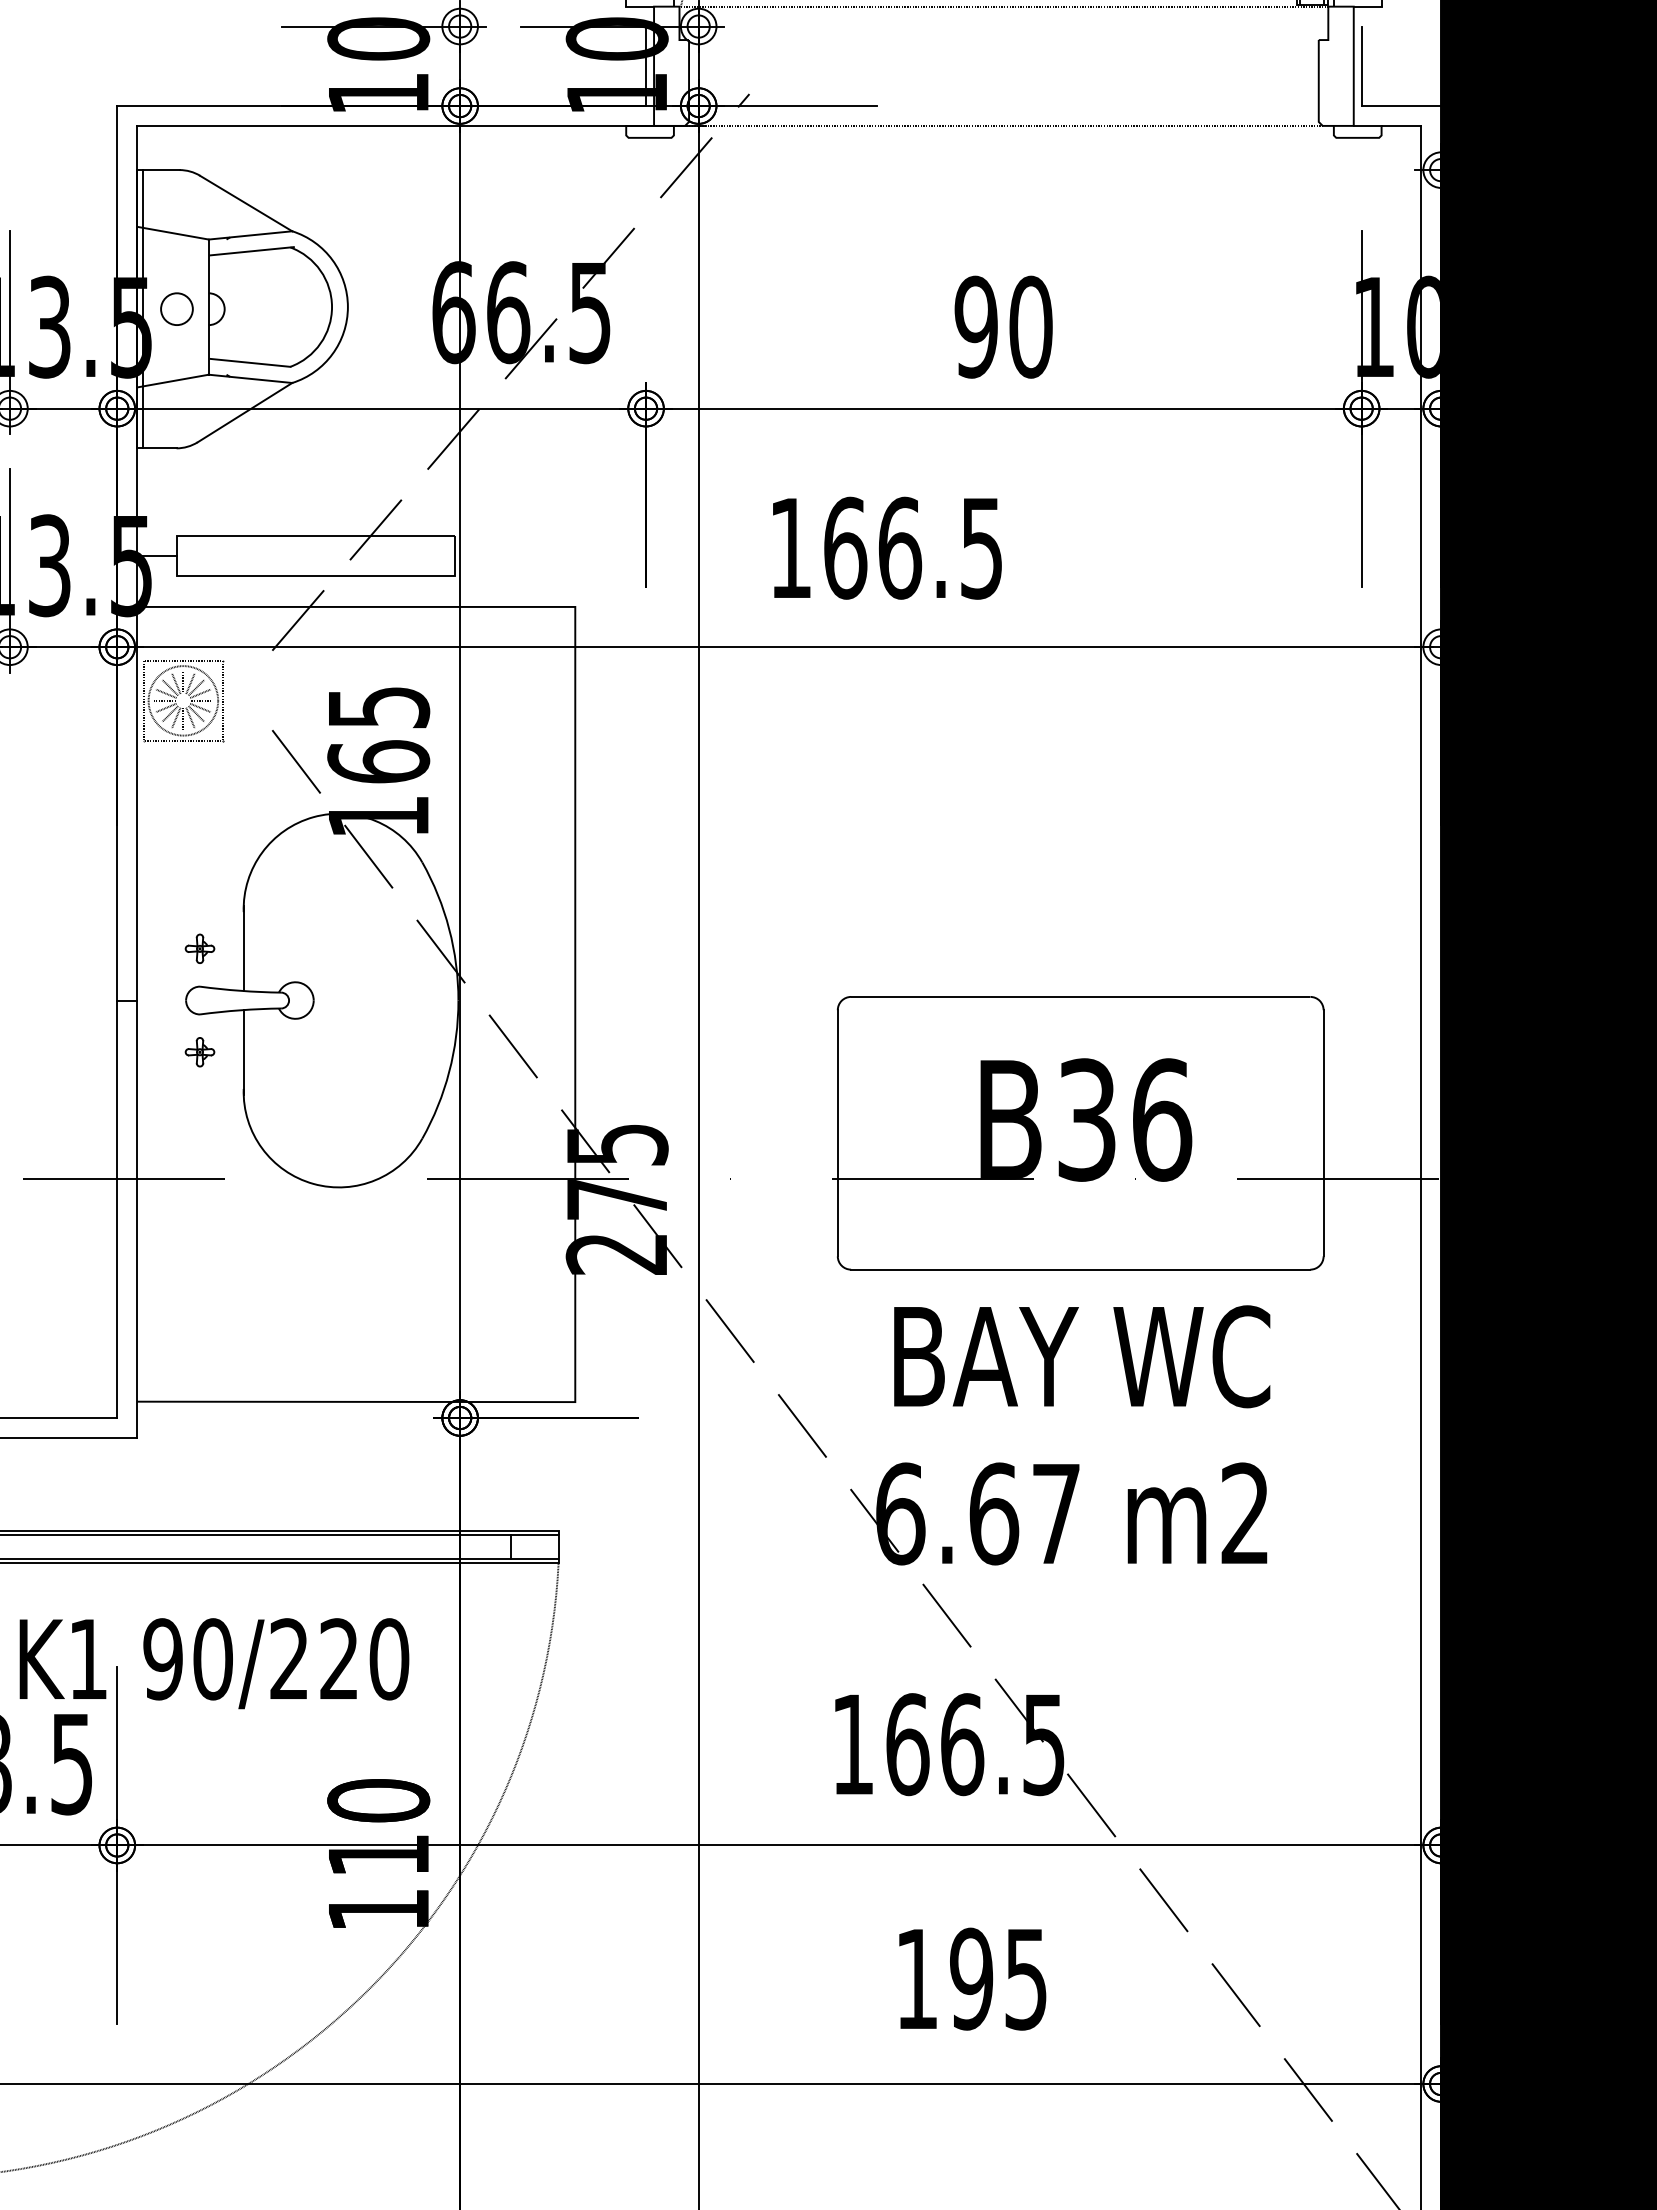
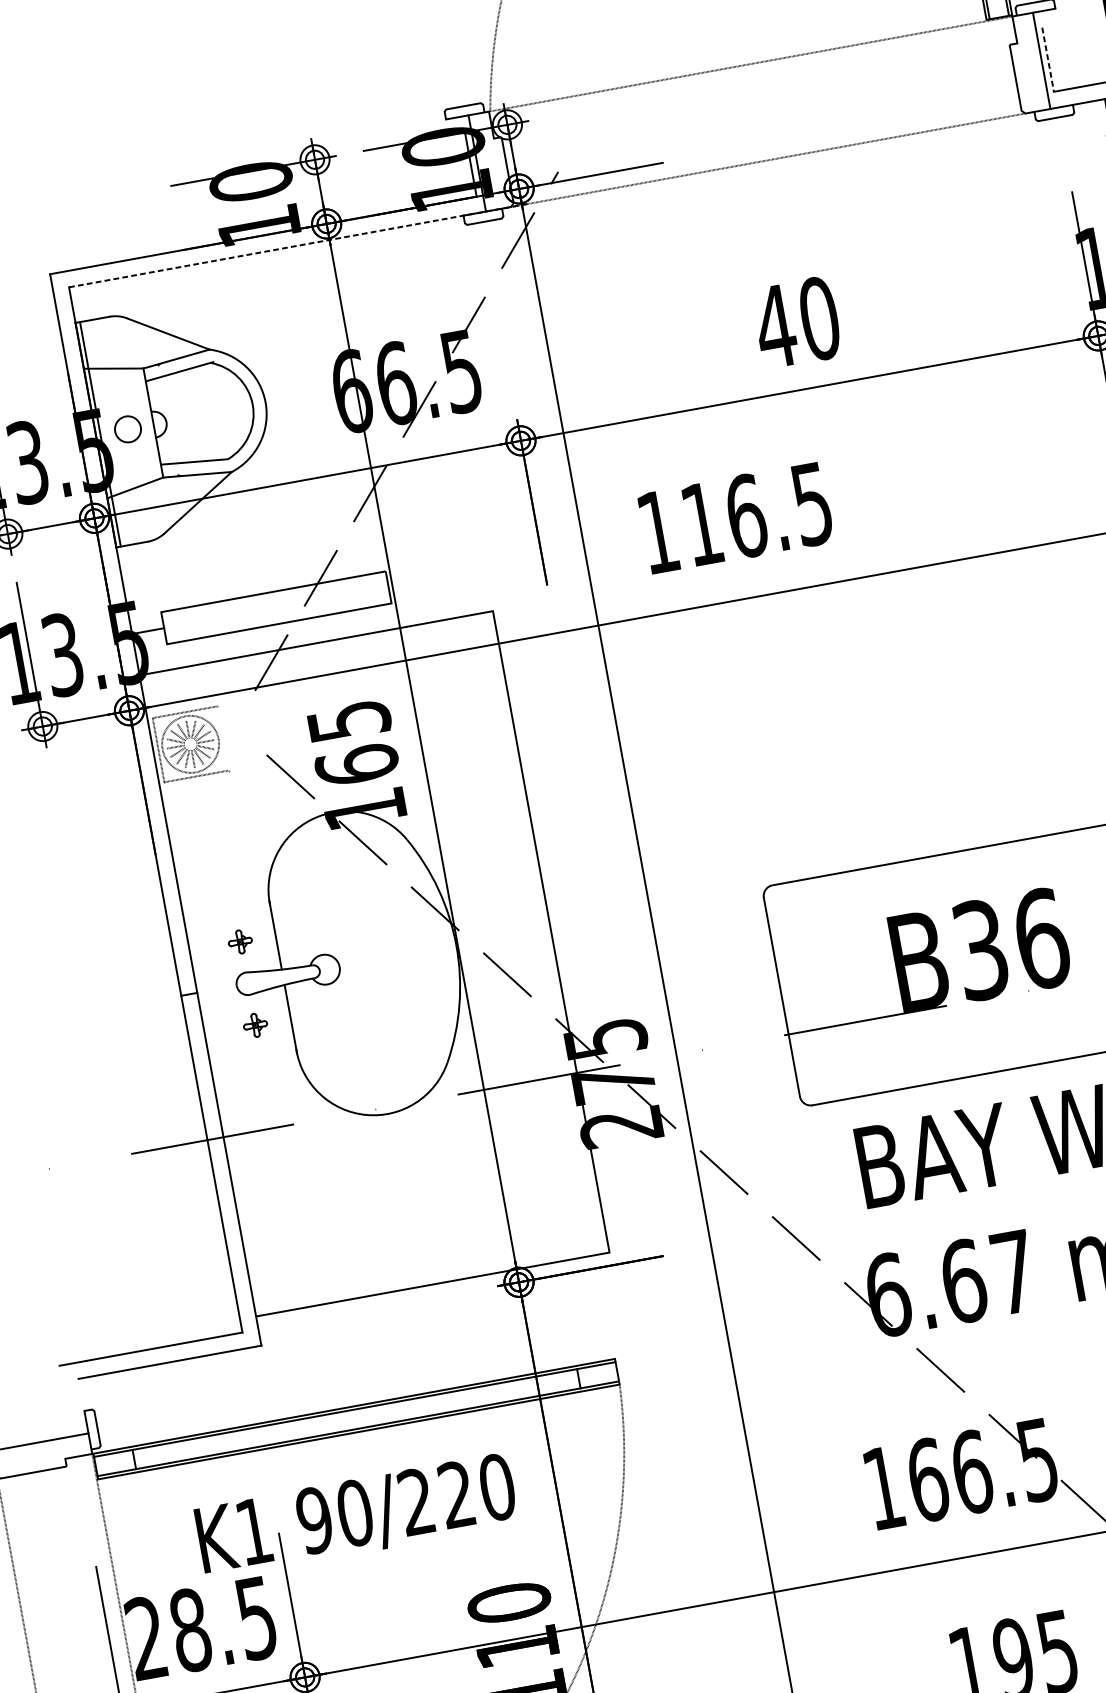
line: (1361, 66) -> (1047, 59), solid -> dashed
line: (421, 125) -> (298, 245), solid -> dashed
text: (975, 326) -> (774, 326), 90 -> 40
text: (845, 547) -> (702, 523), 166.5 -> 116.5
line: (223, 700) -> (222, 738), removed

